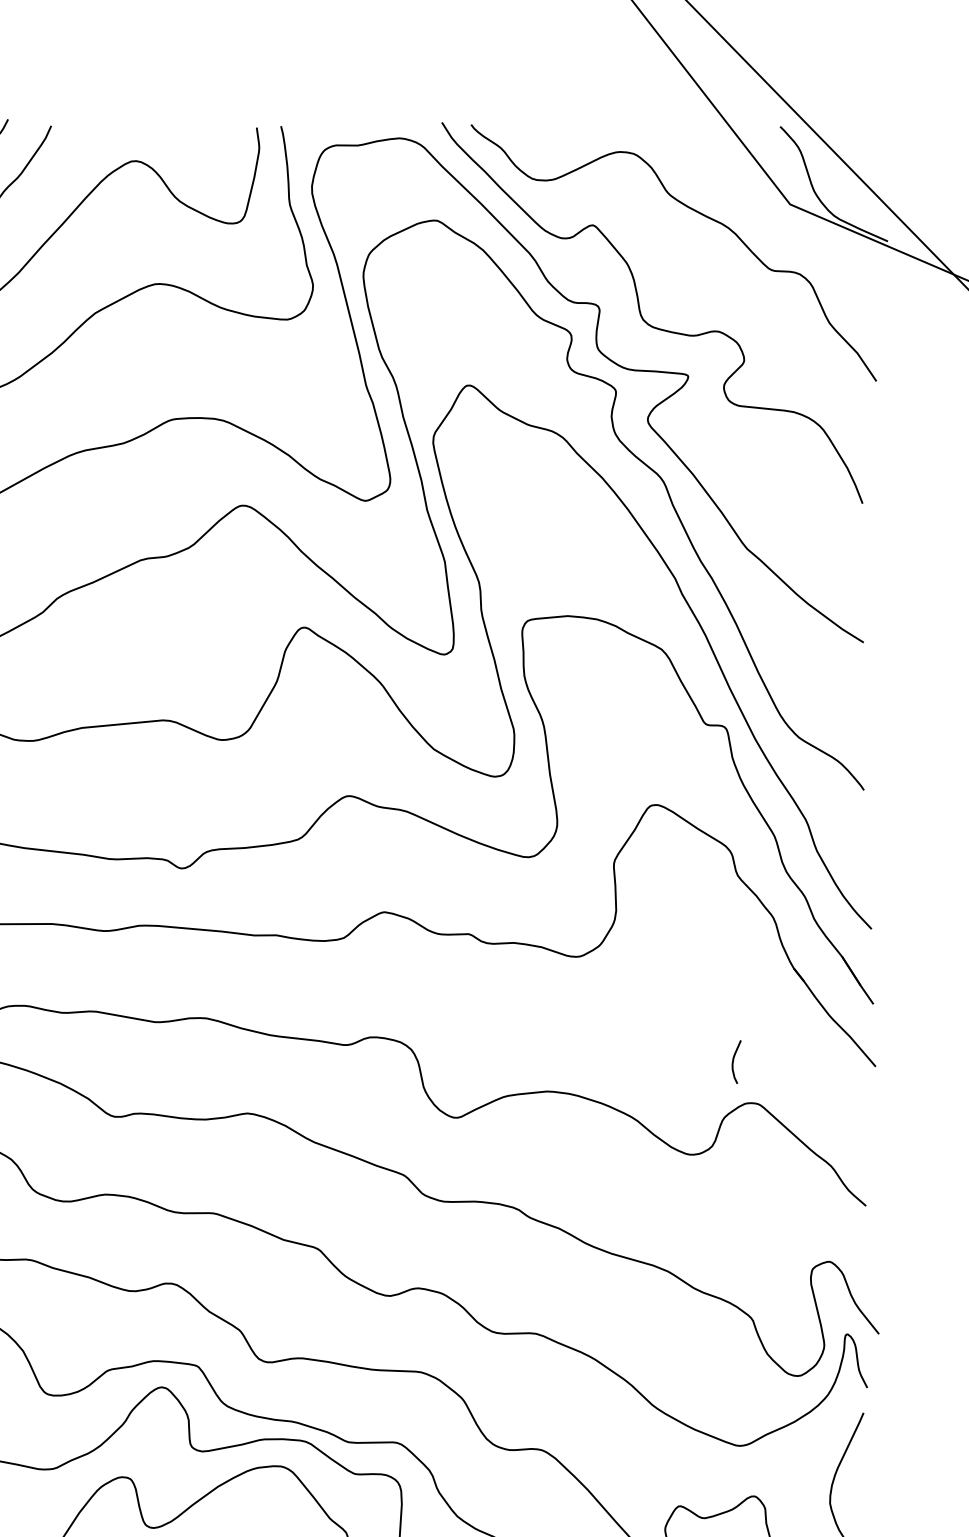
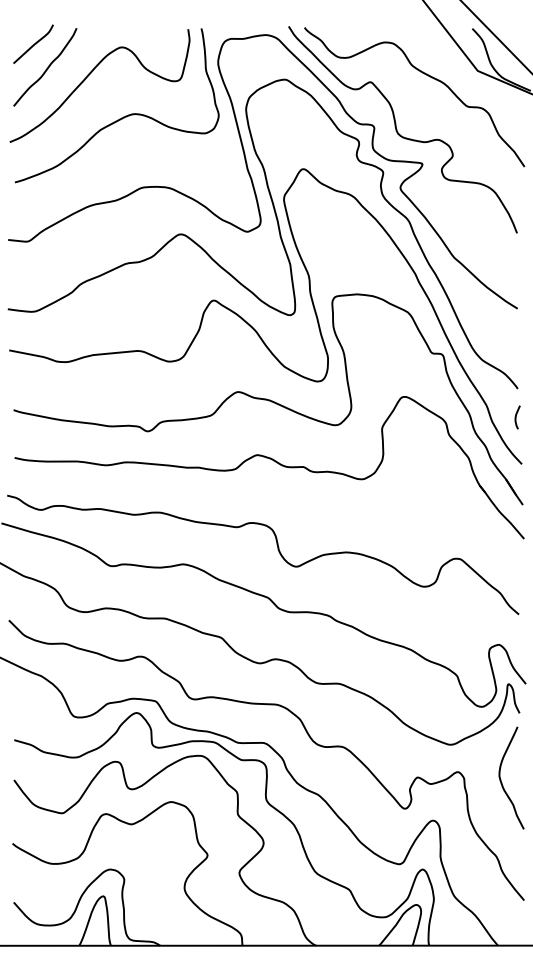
curve: (734, 1062) -> (516, 417), moved

